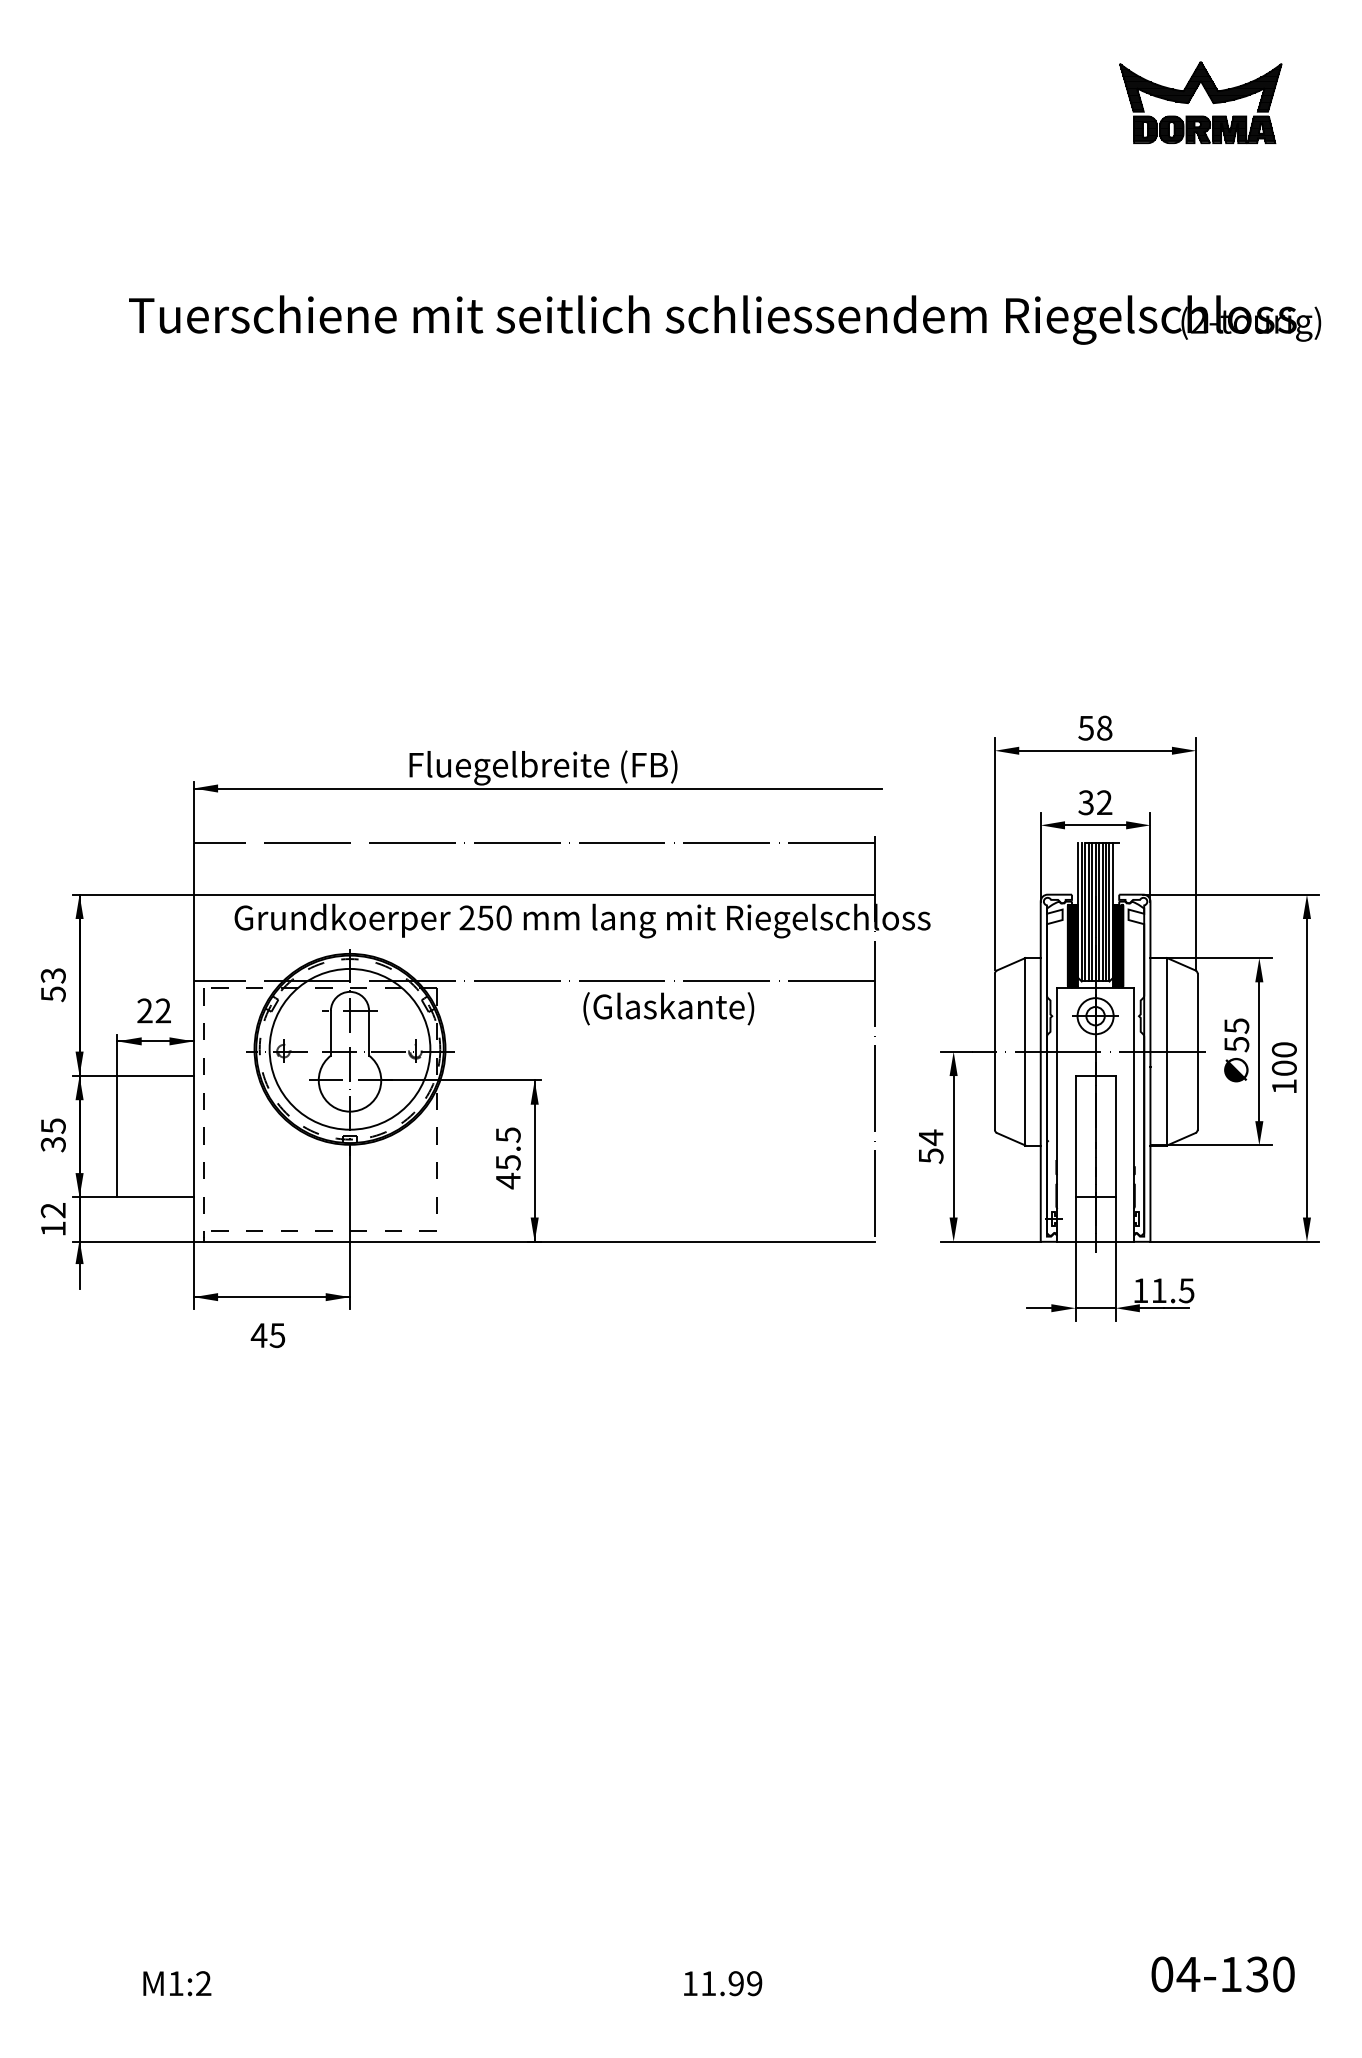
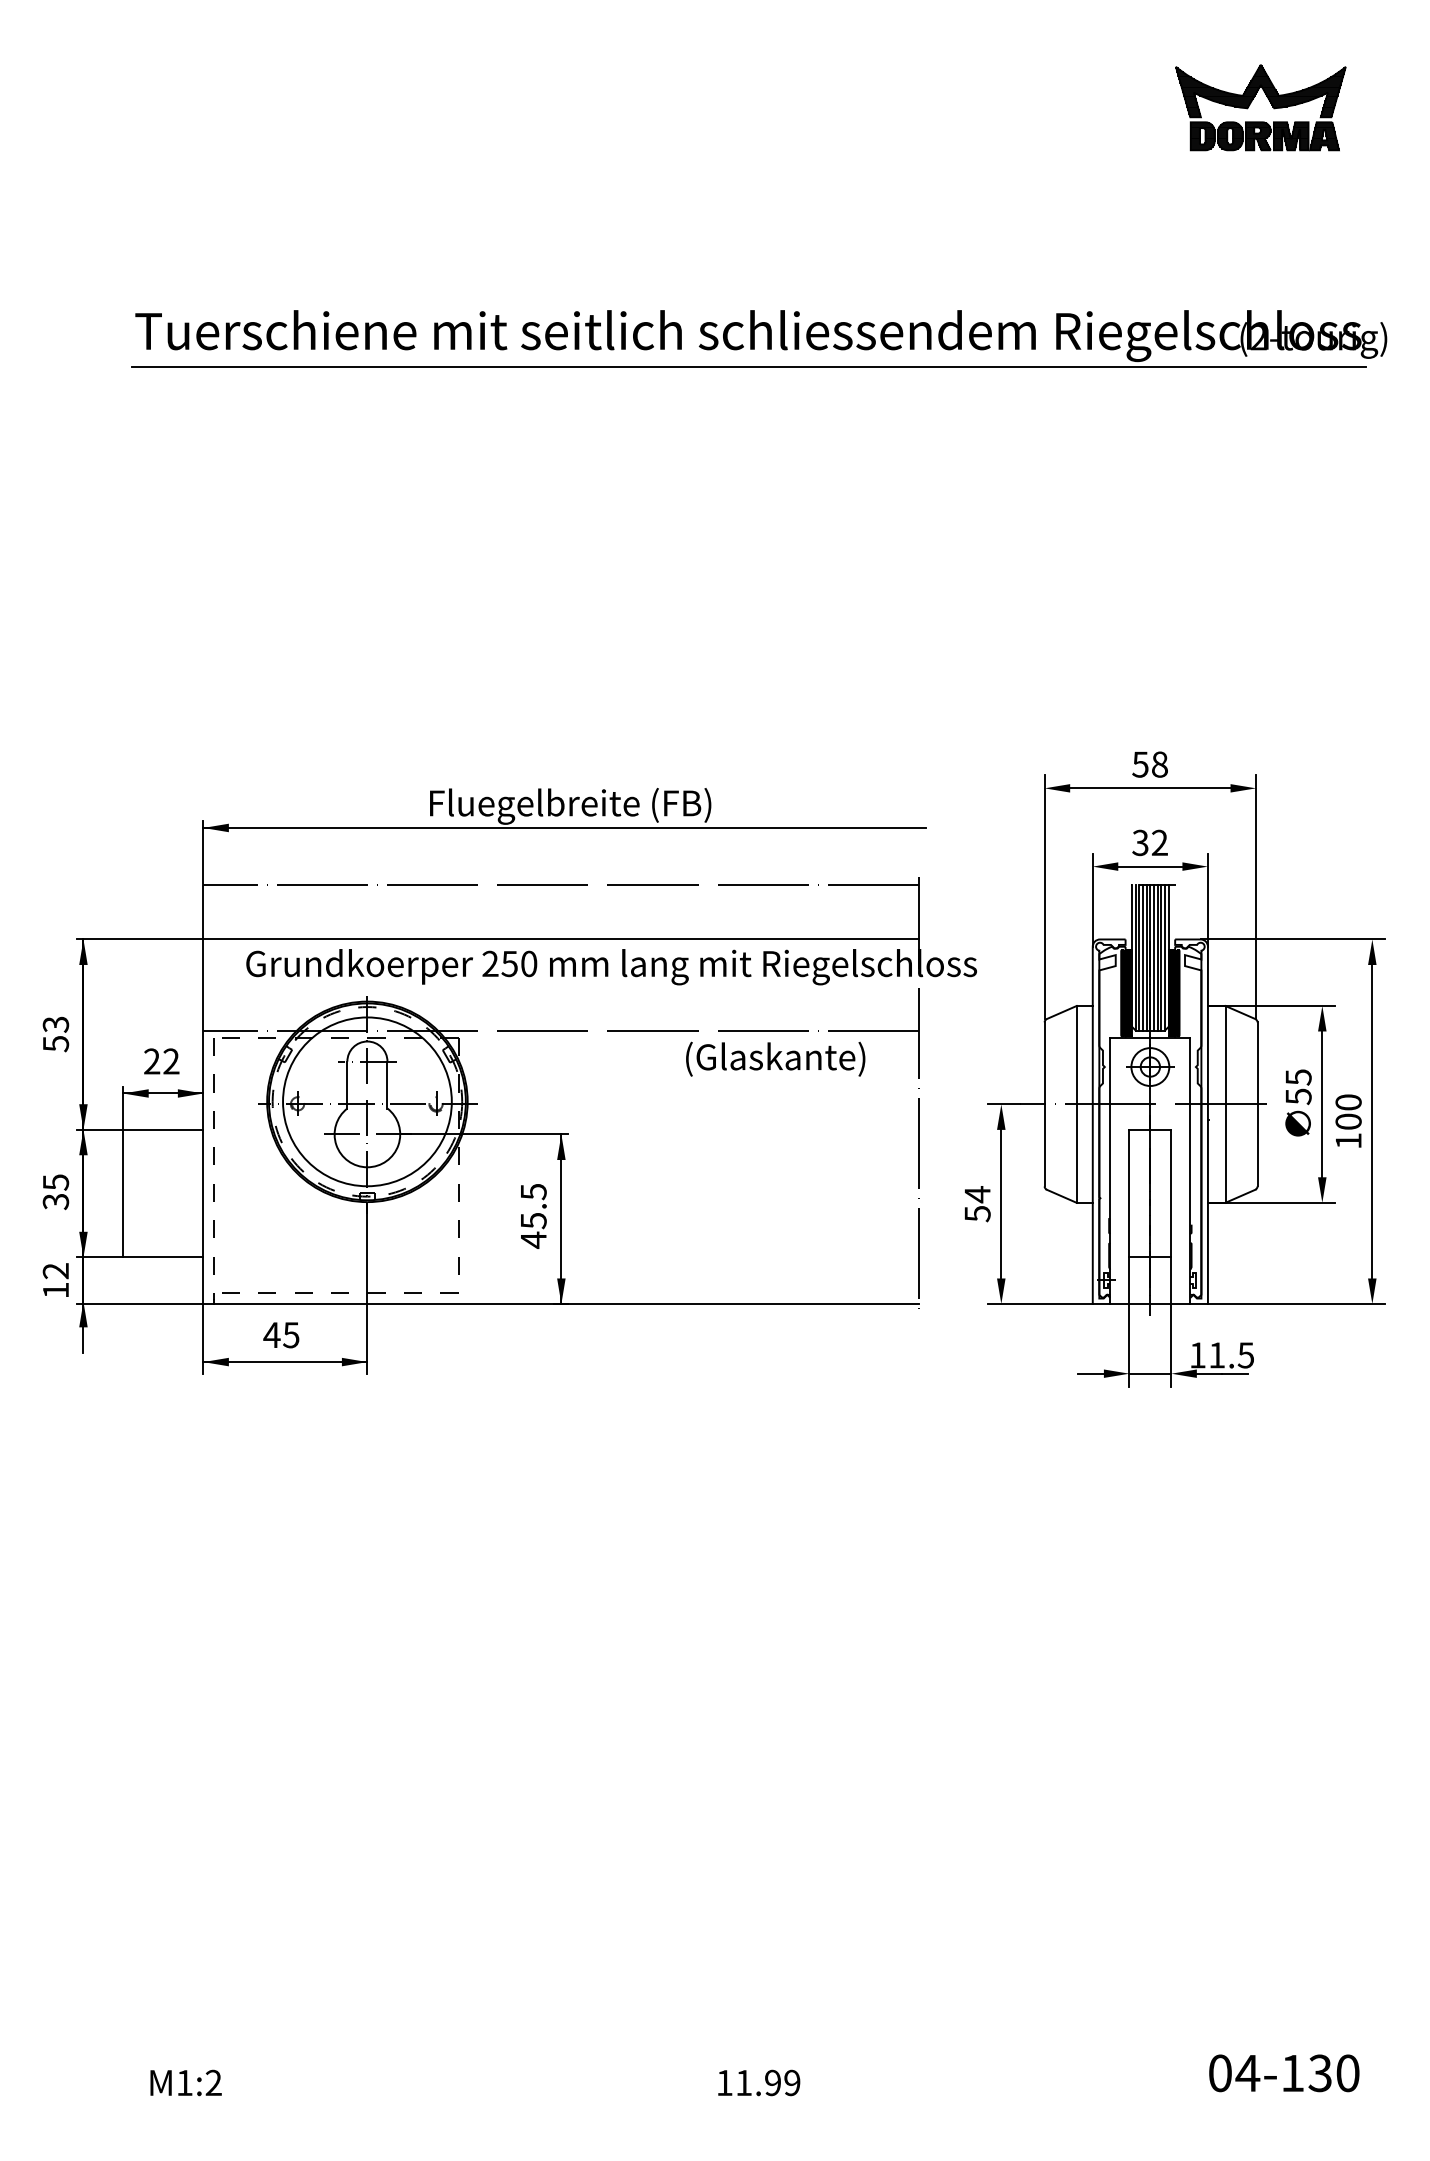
line: (713, 349) -> (749, 366), added
text: (668, 1008) -> (775, 1058), moved
text: (267, 1335) -> (280, 1335), moved

